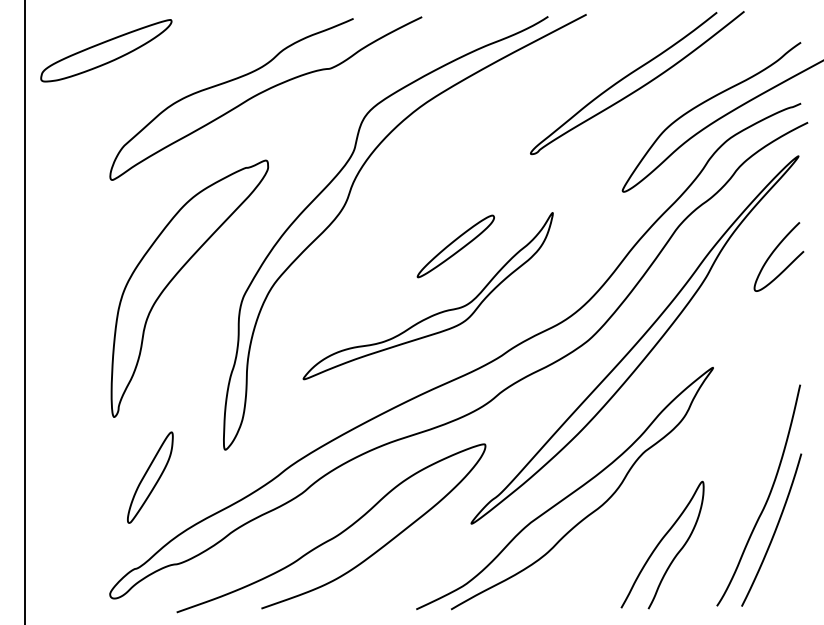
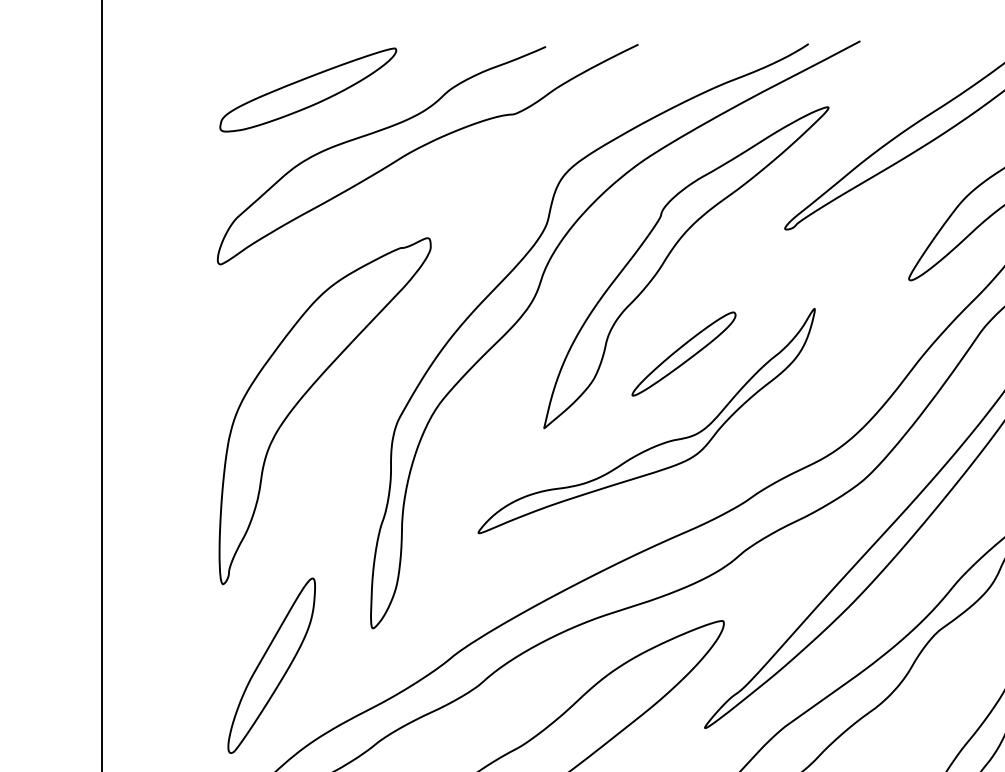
part: (106, 50) -> (308, 89), moved
part: (445, 173) -> (669, 255), added
part: (150, 477) -> (272, 665), size x1.43

